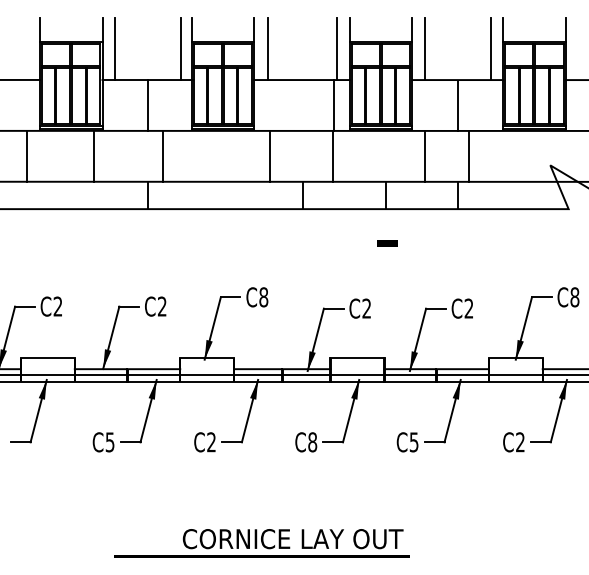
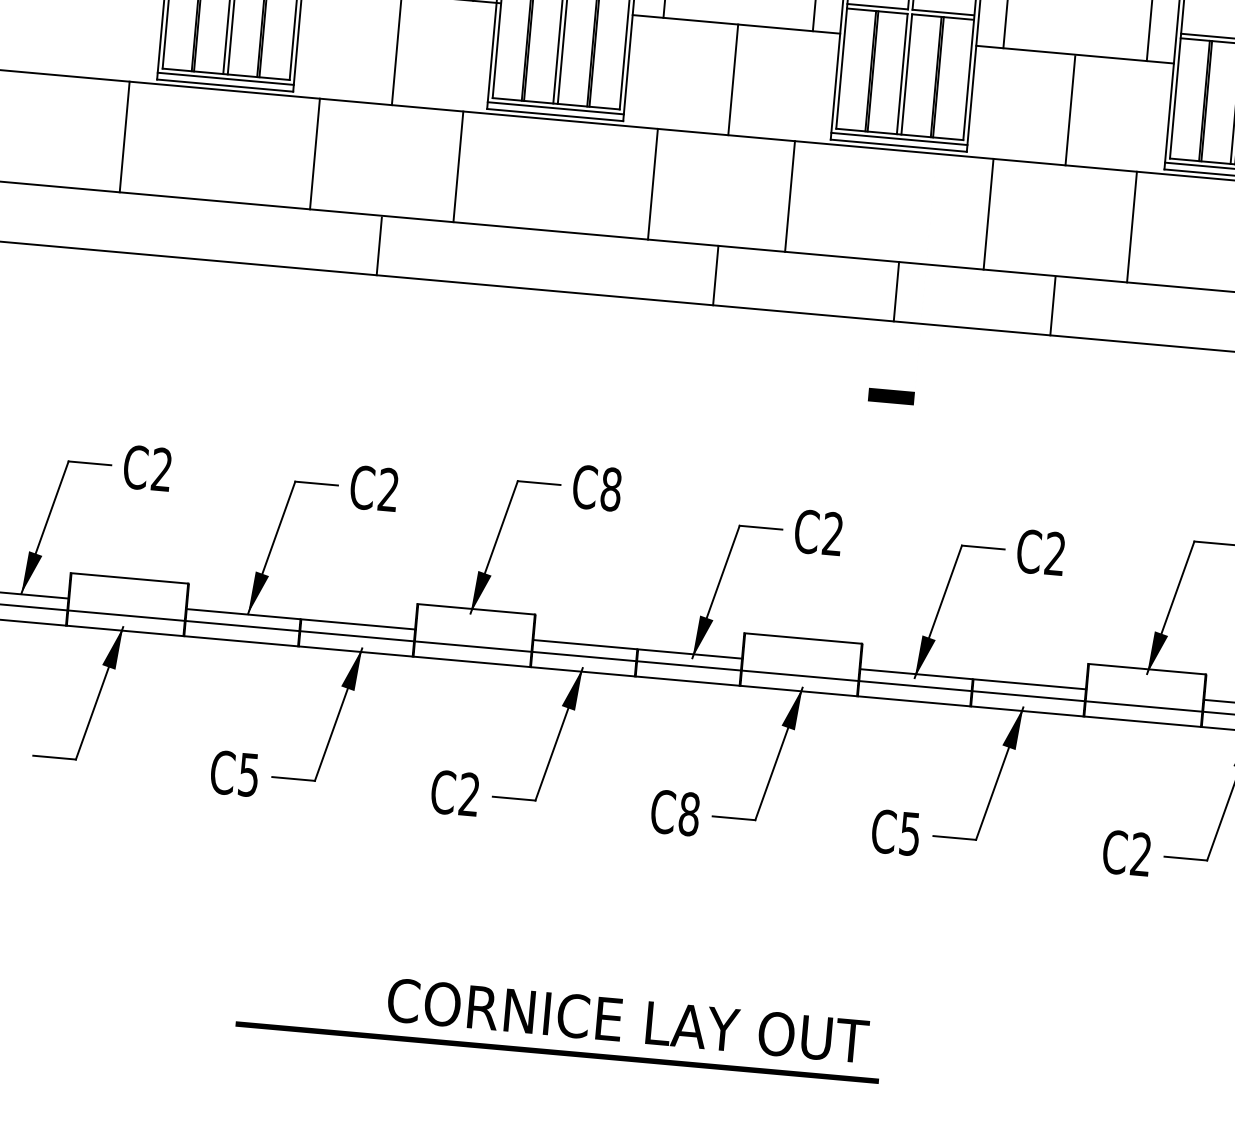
line: (333, 105) -> (732, 79), moved
line: (93, 155) -> (314, 152), moved
line: (162, 155) -> (457, 164), moved
line: (468, 155) -> (1131, 225), moved

